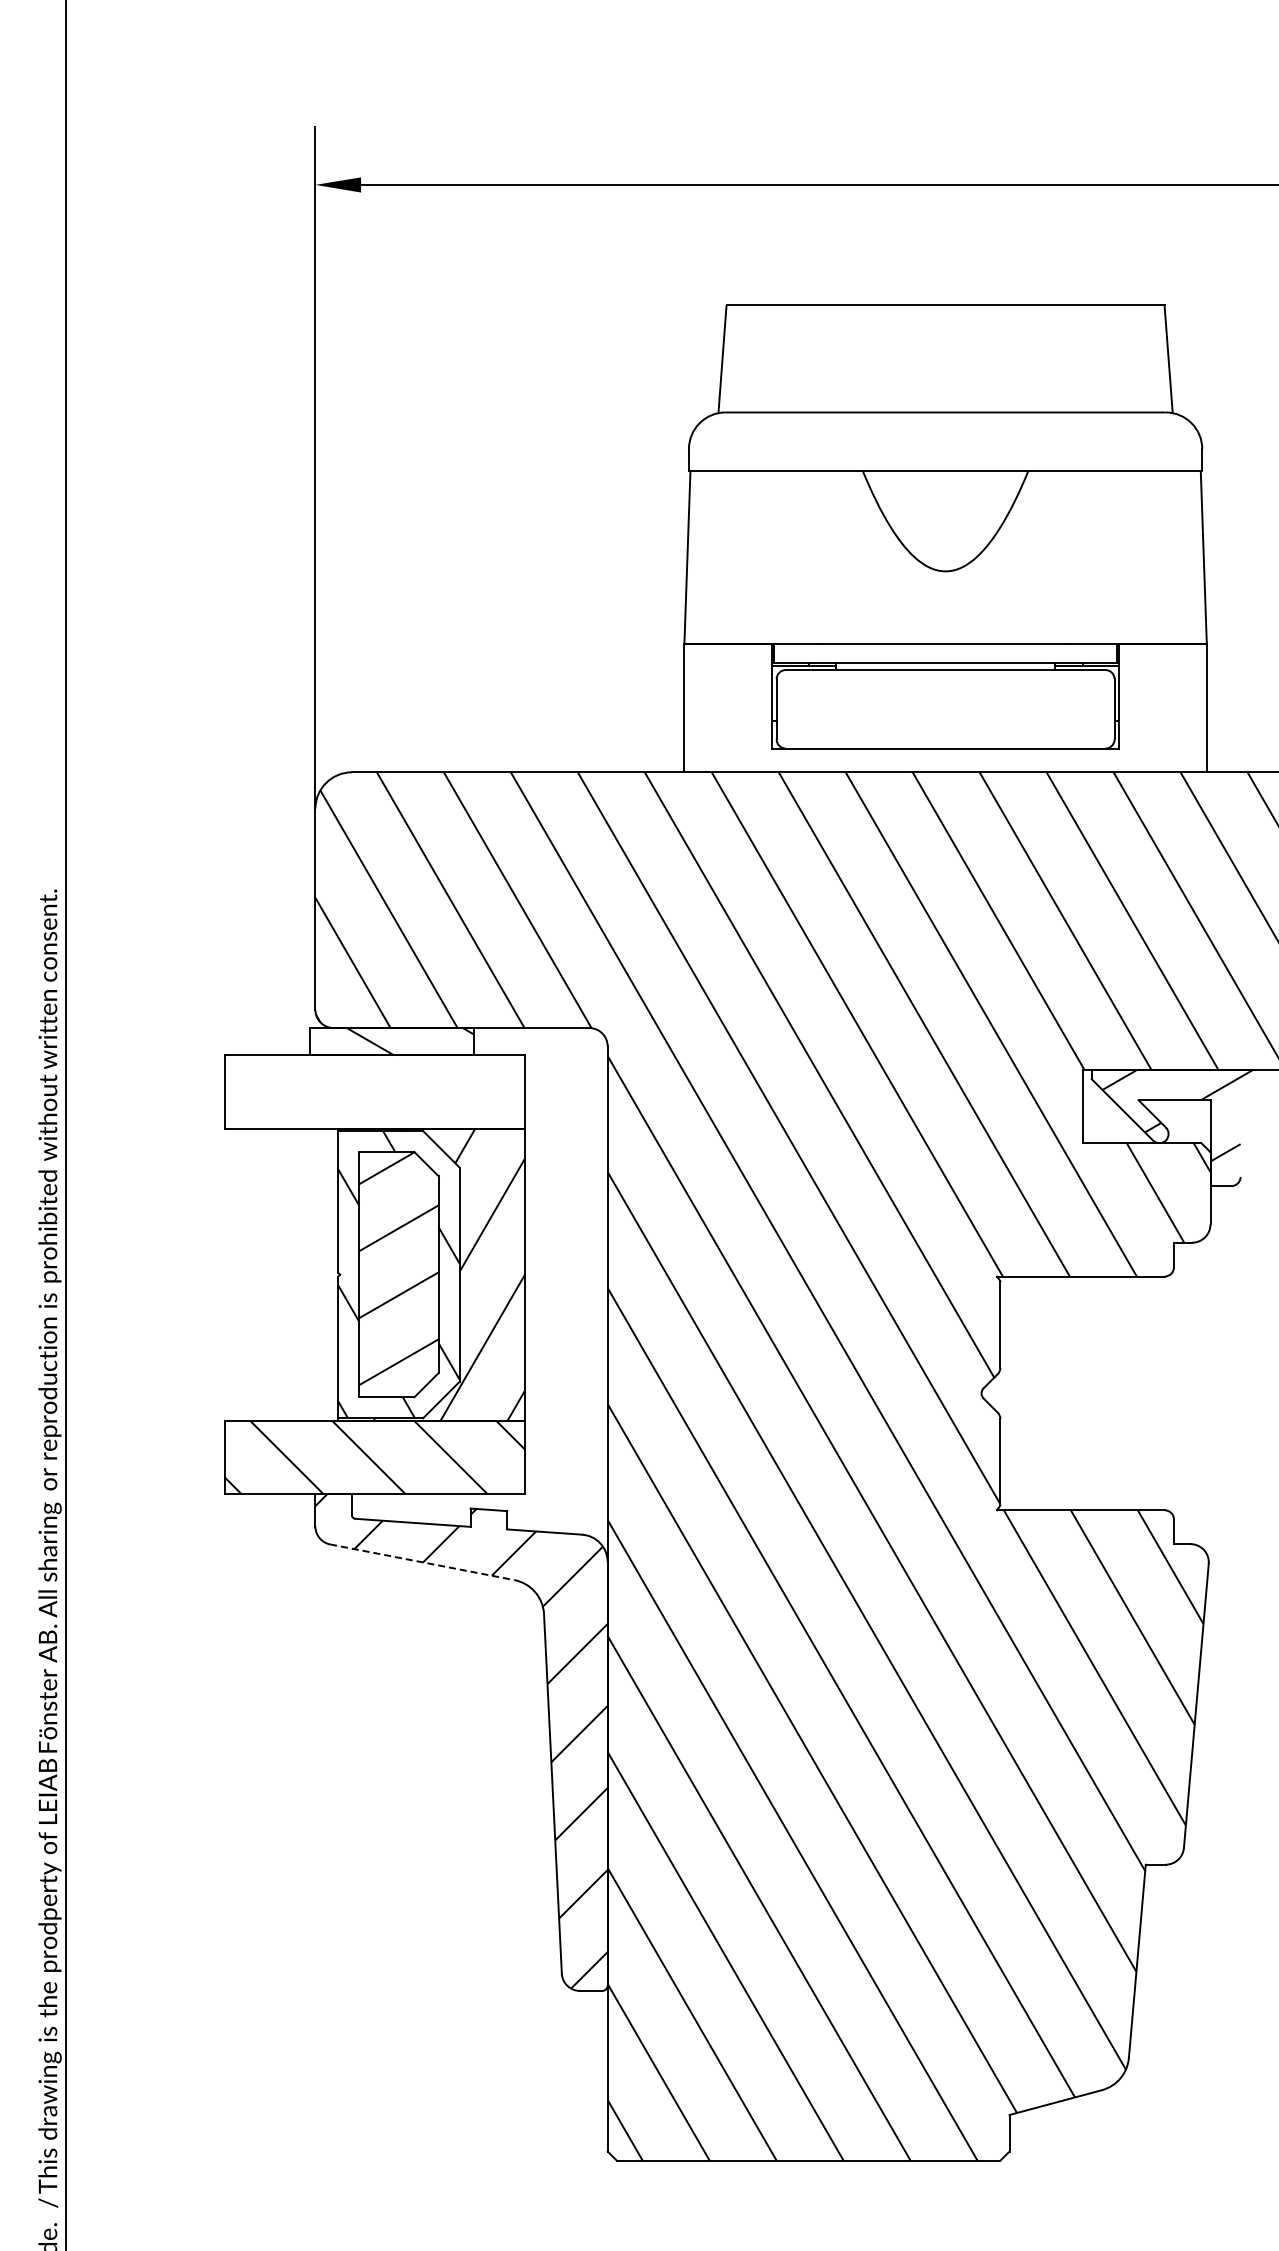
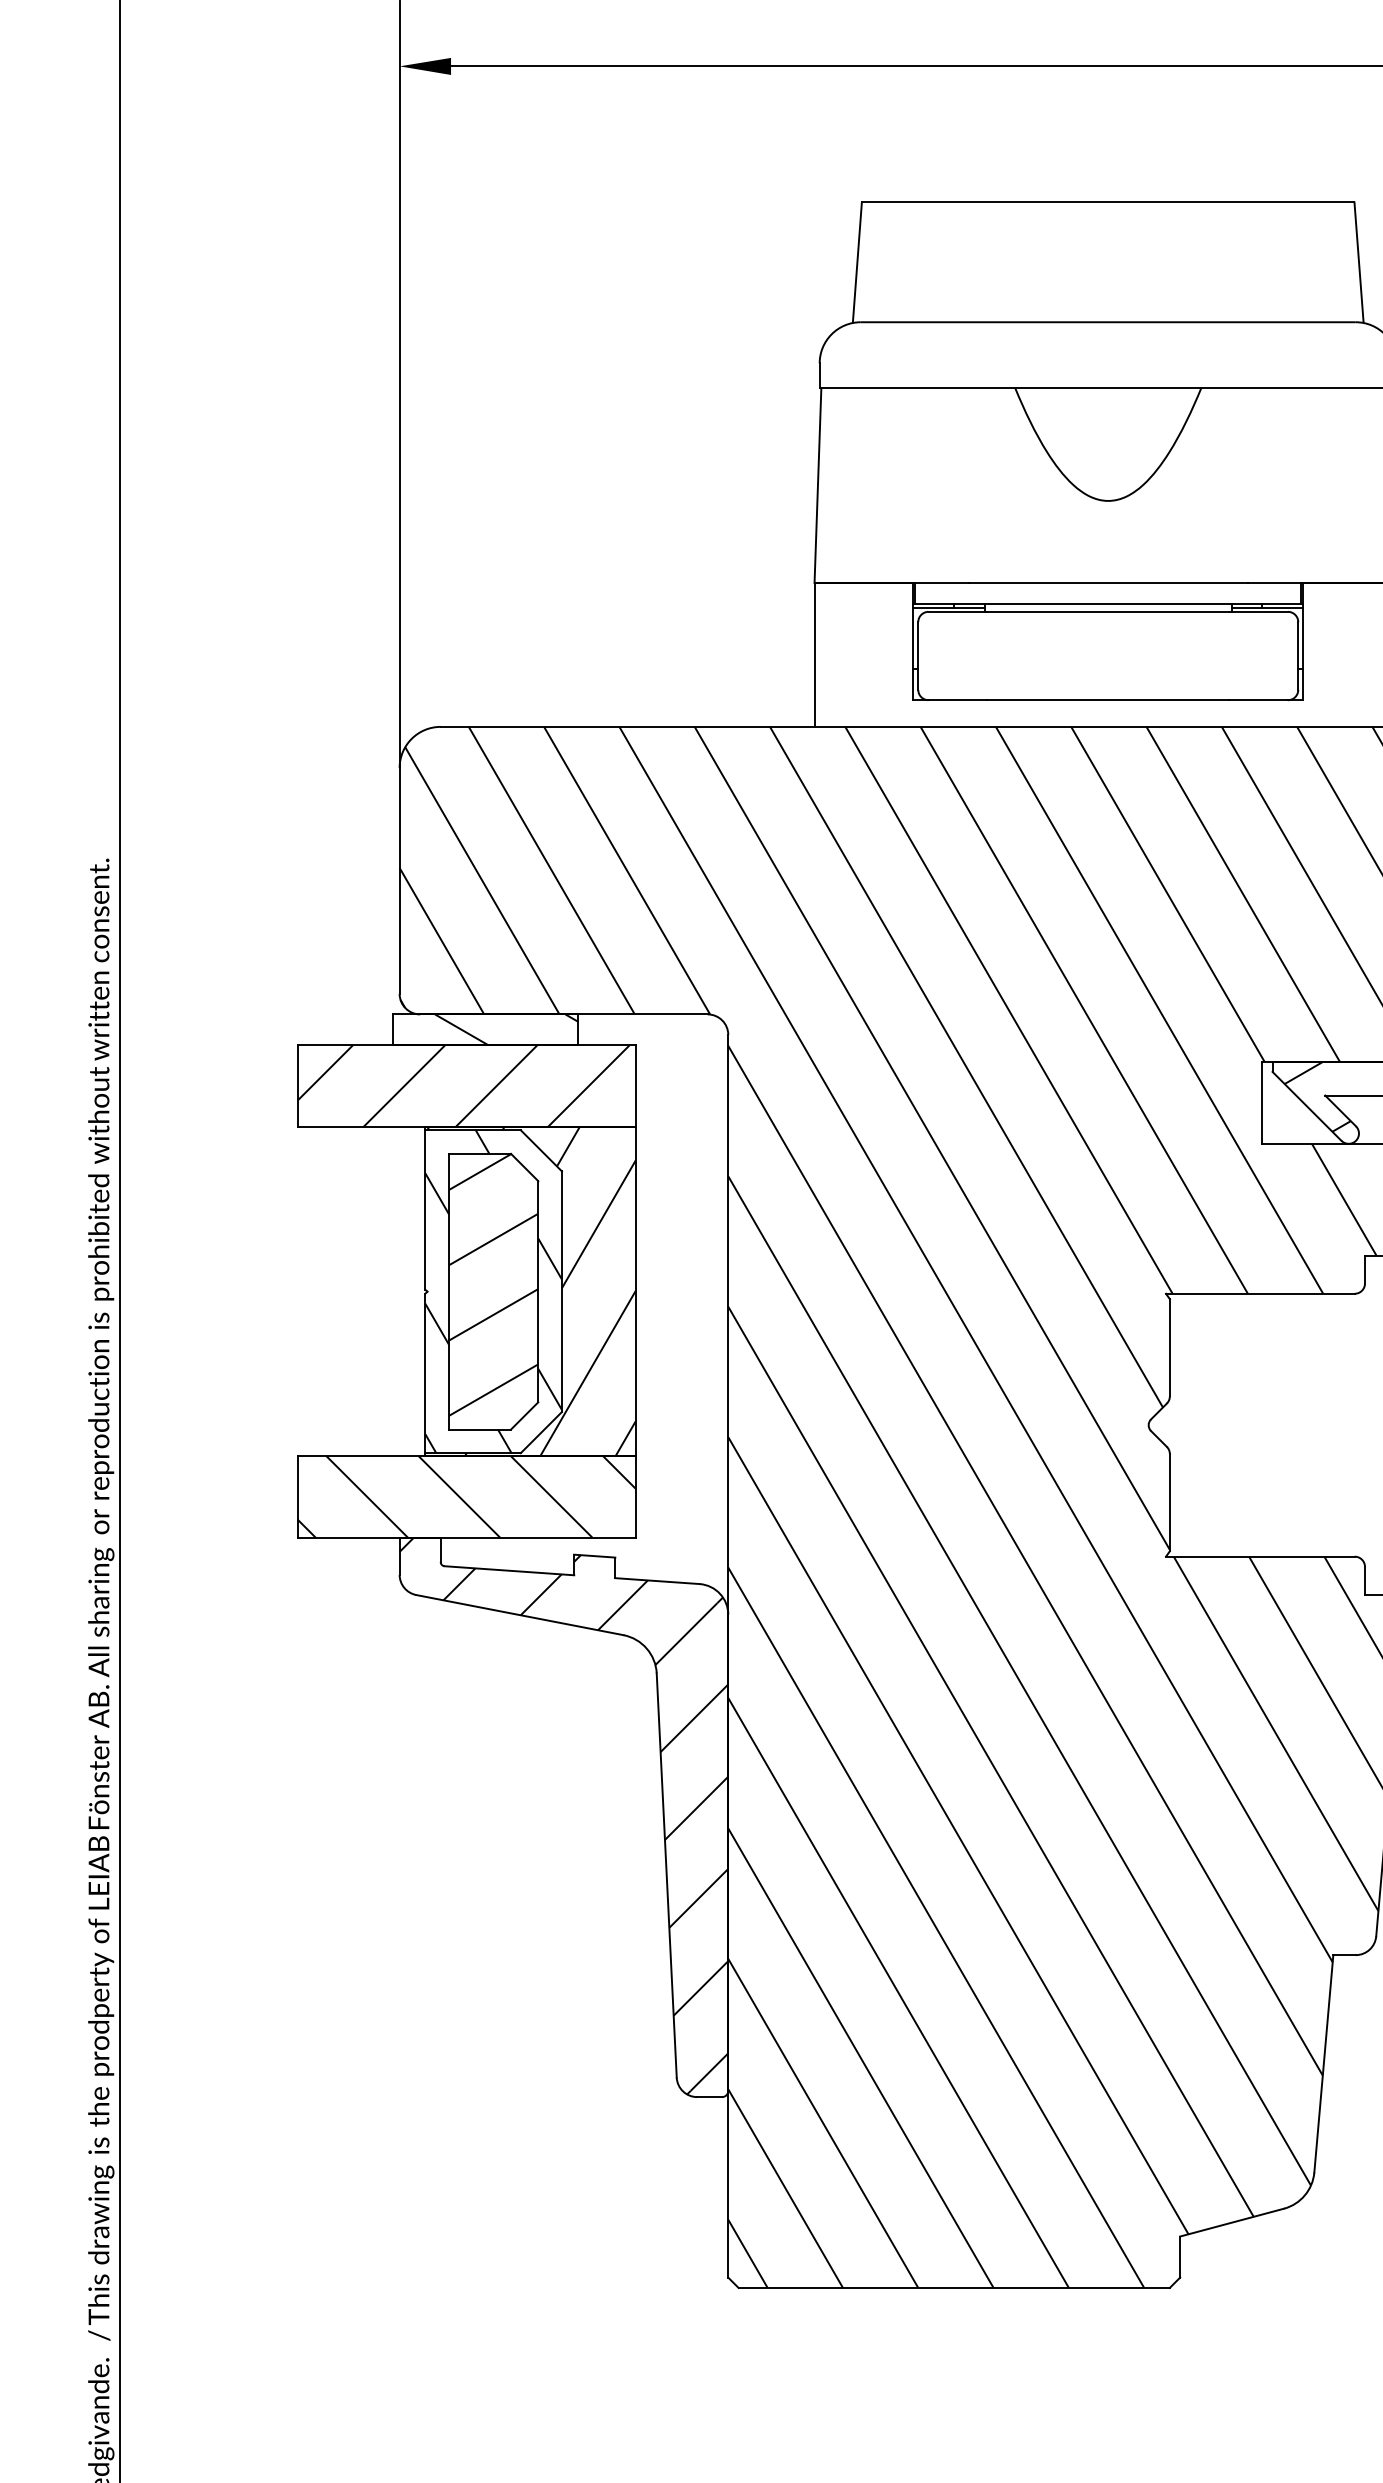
hatch: (371, 1091) -> (462, 1085), added
line: (422, 1562) -> (520, 1615), dashed -> solid

